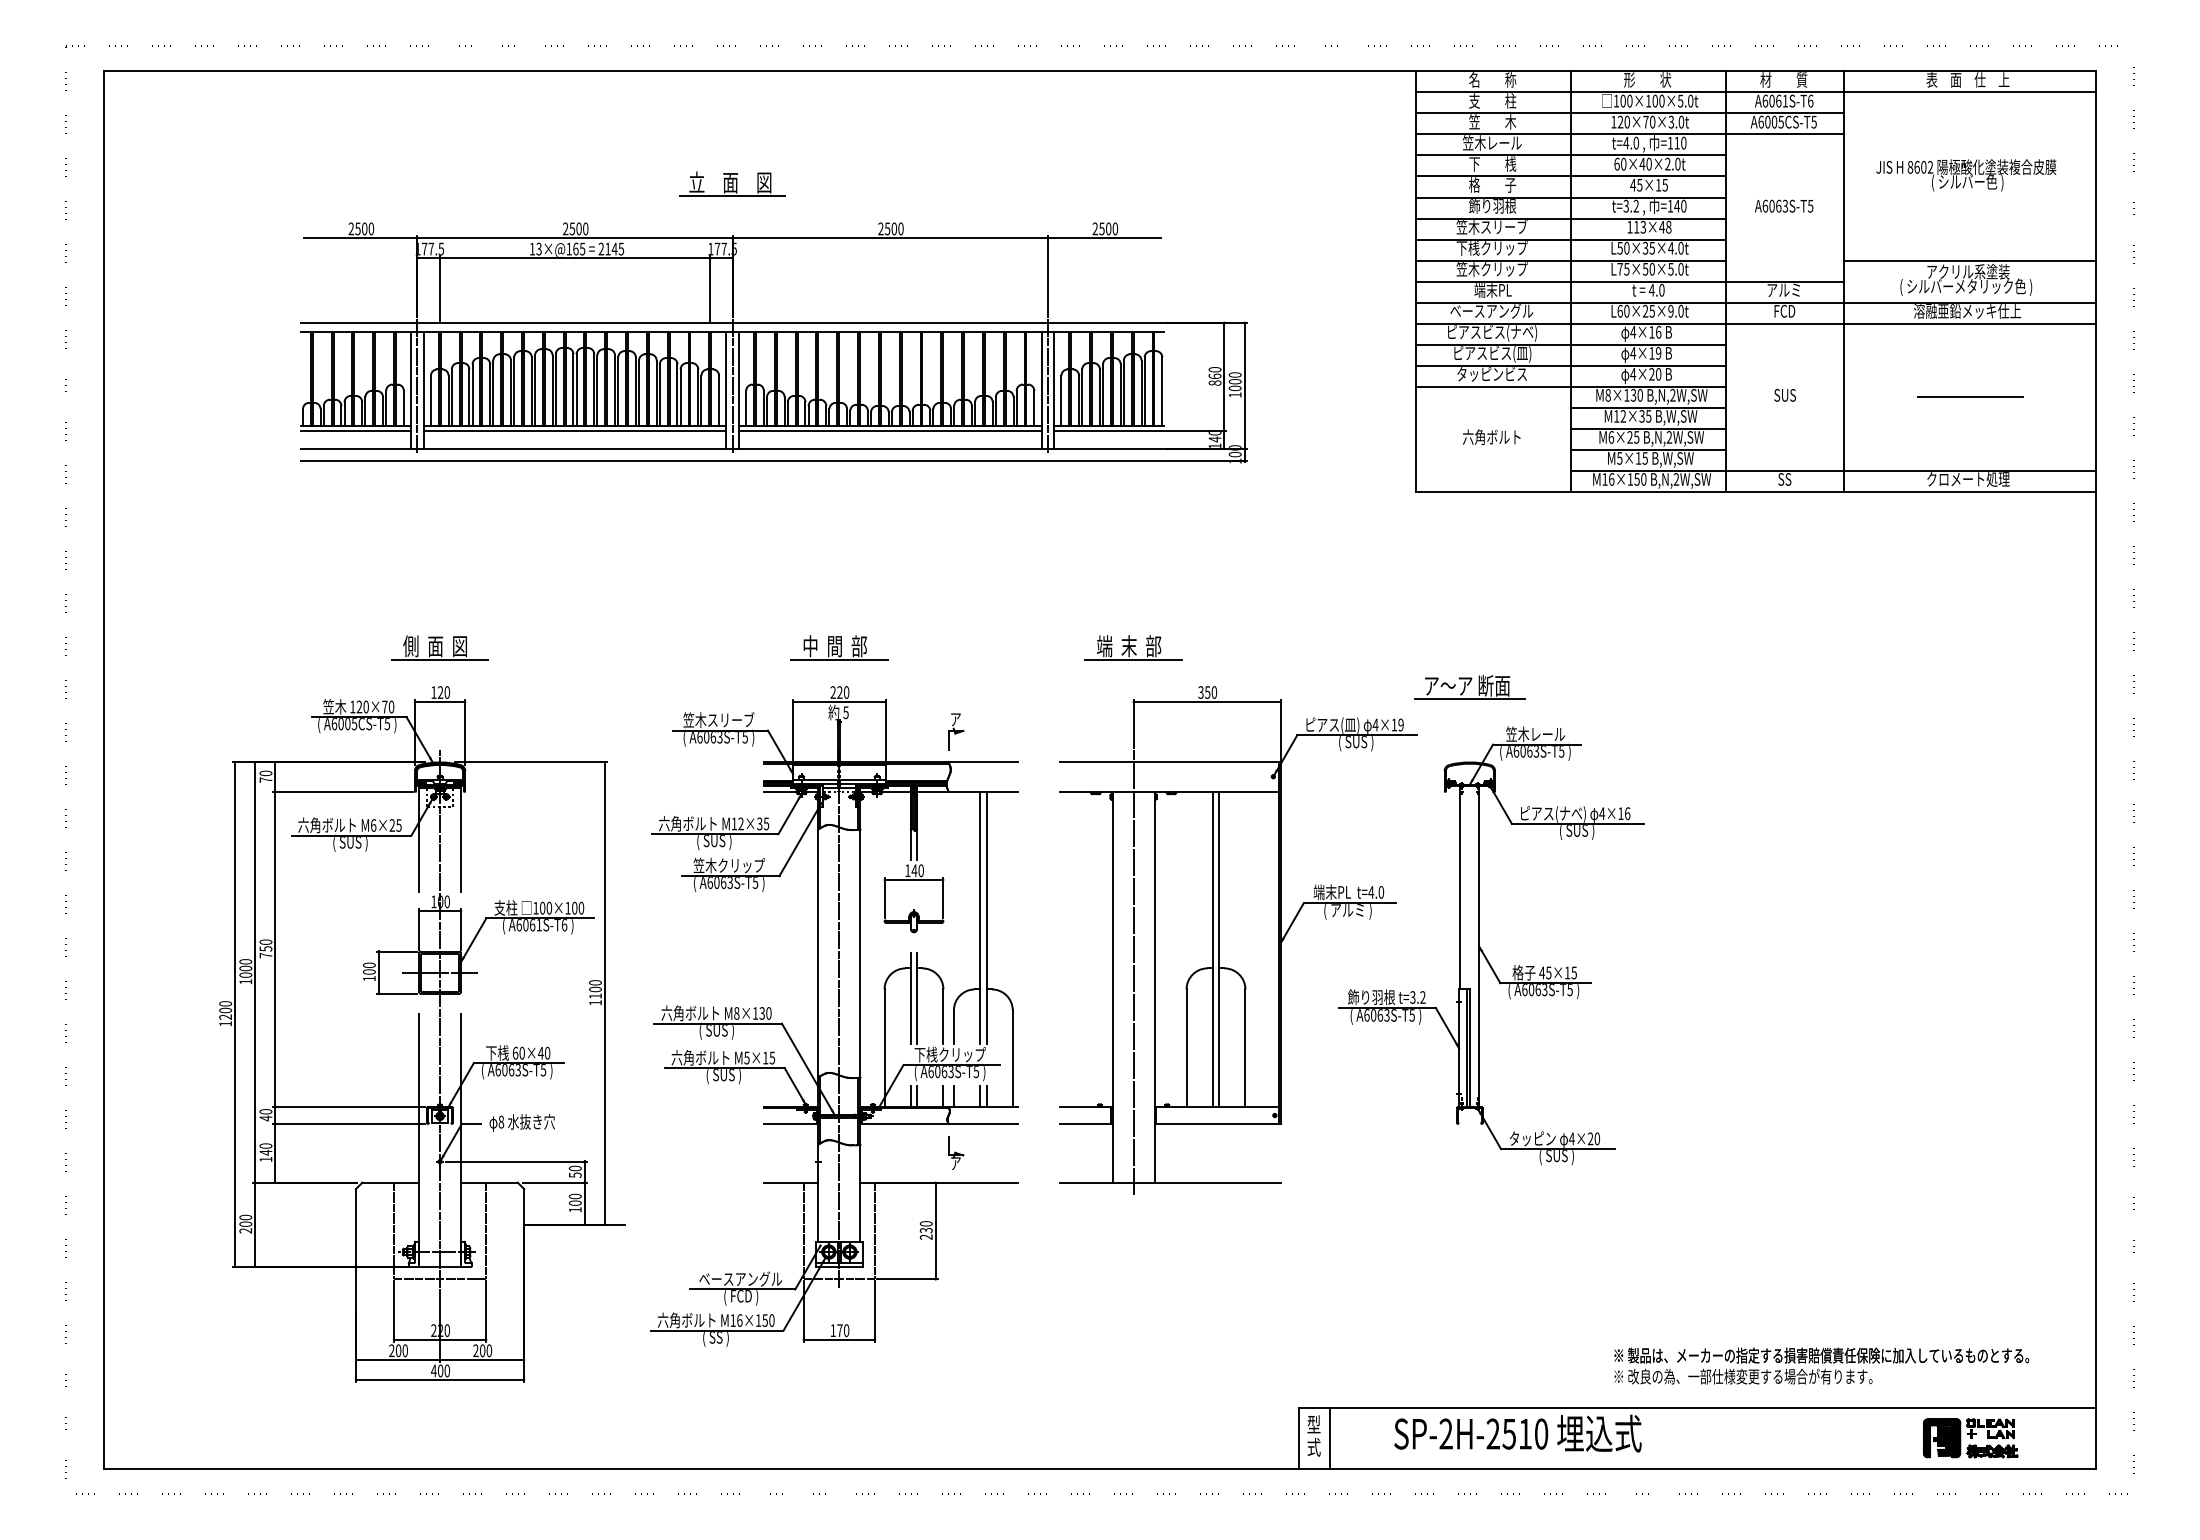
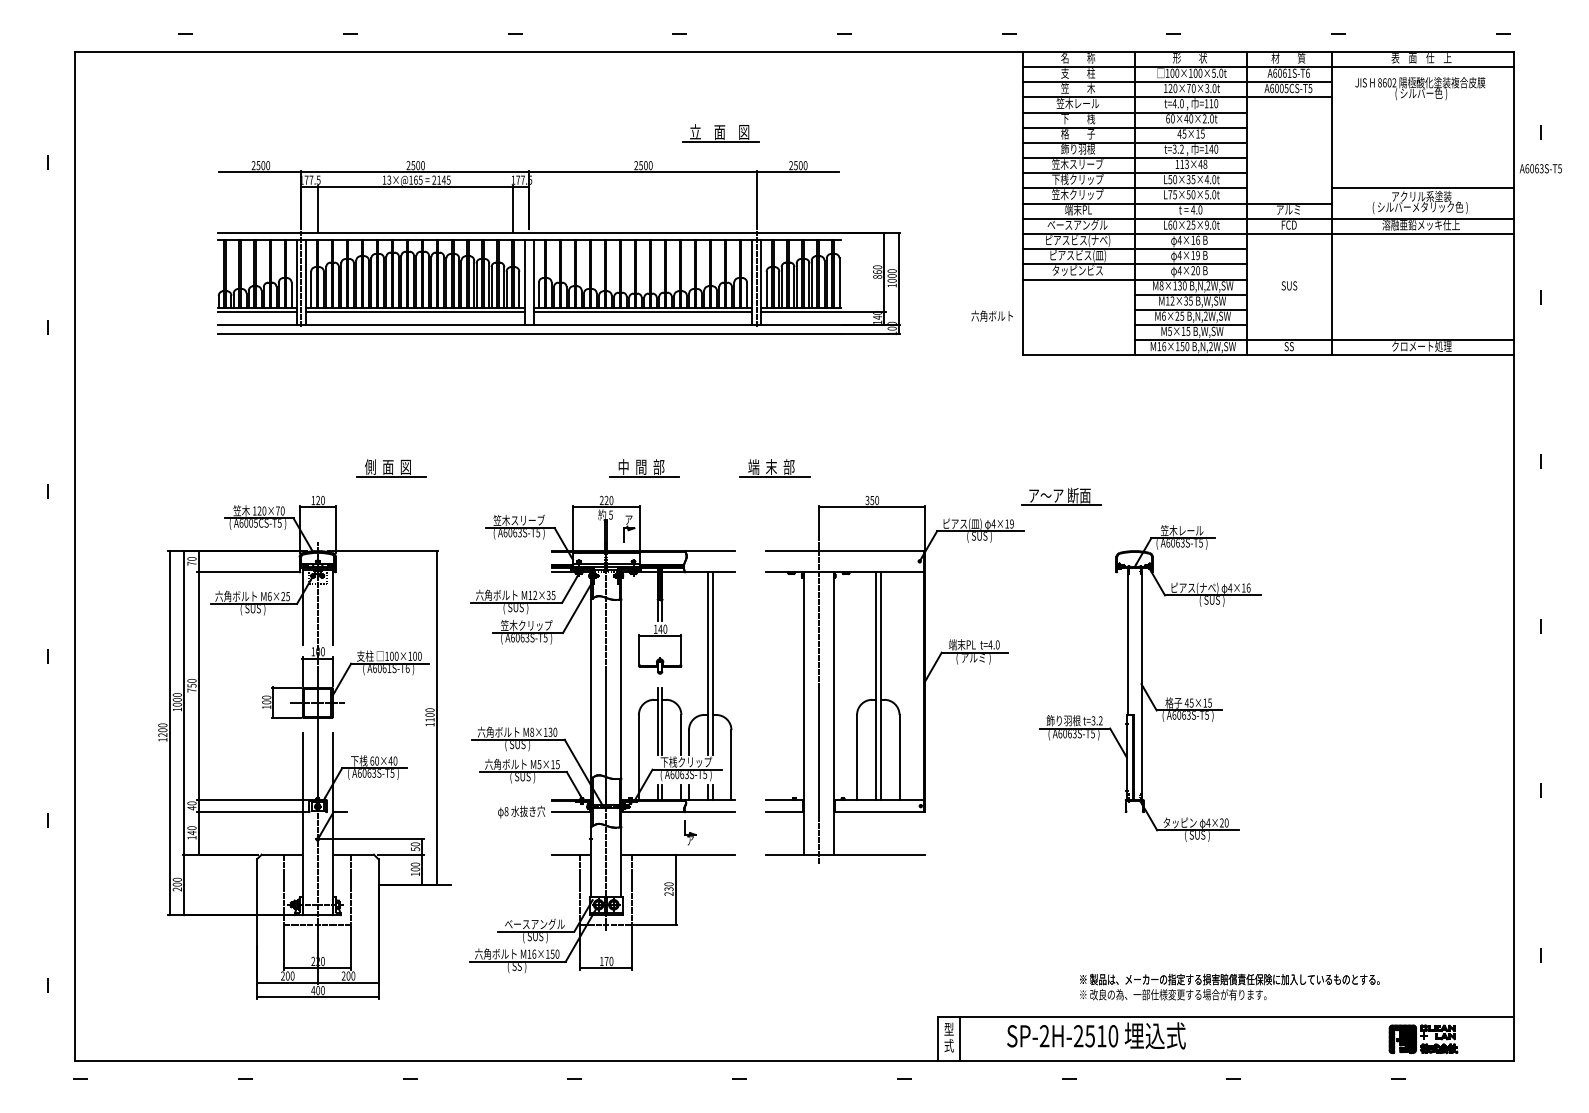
text: (1966, 175) -> (1420, 88), moved
part: (732, 183) -> (721, 132), moved
text: (1784, 205) -> (1541, 168), moved
line: (732, 385) -> (529, 278), removed
line: (1970, 396) -> (1423, 286), removed
text: (1491, 437) -> (992, 316), moved
part: (439, 647) -> (391, 468), moved
part: (839, 647) -> (644, 468), moved
part: (1133, 647) -> (774, 468), moved
part: (956, 731) -> (629, 528), moved
part: (1482, 949) -> (1143, 686), moved
text: (521, 1122) -> (521, 811), moved
text: (744, 1297) -> (537, 937), ( FCD ) -> ( SUS )
text: (1821, 1365) -> (1229, 986), moved

